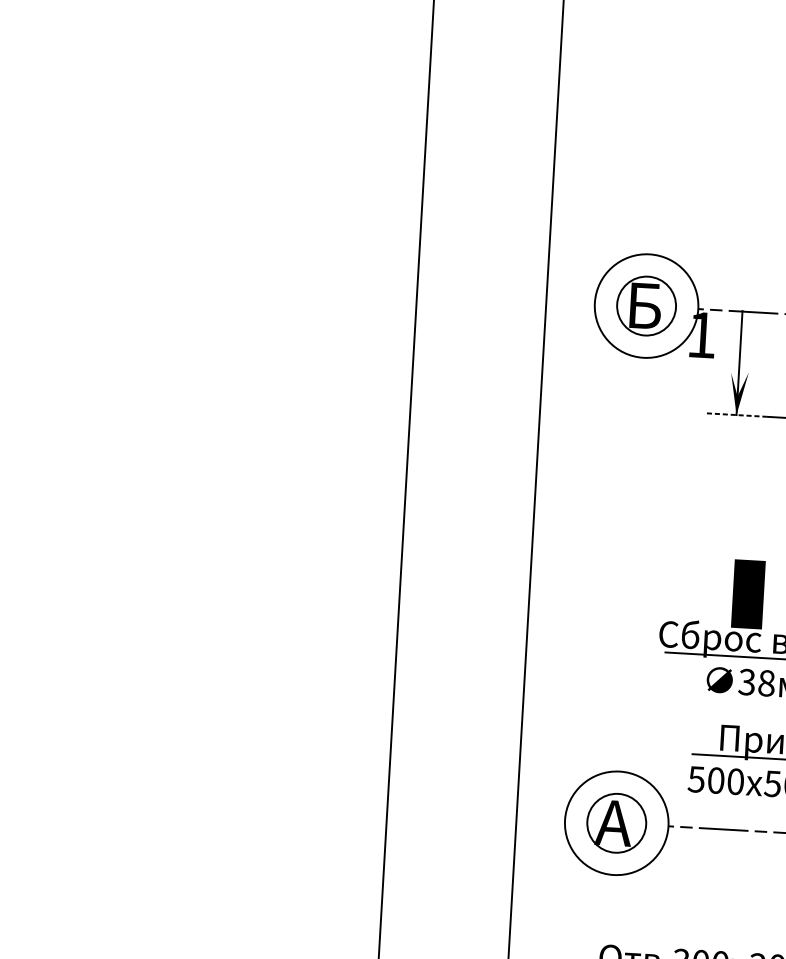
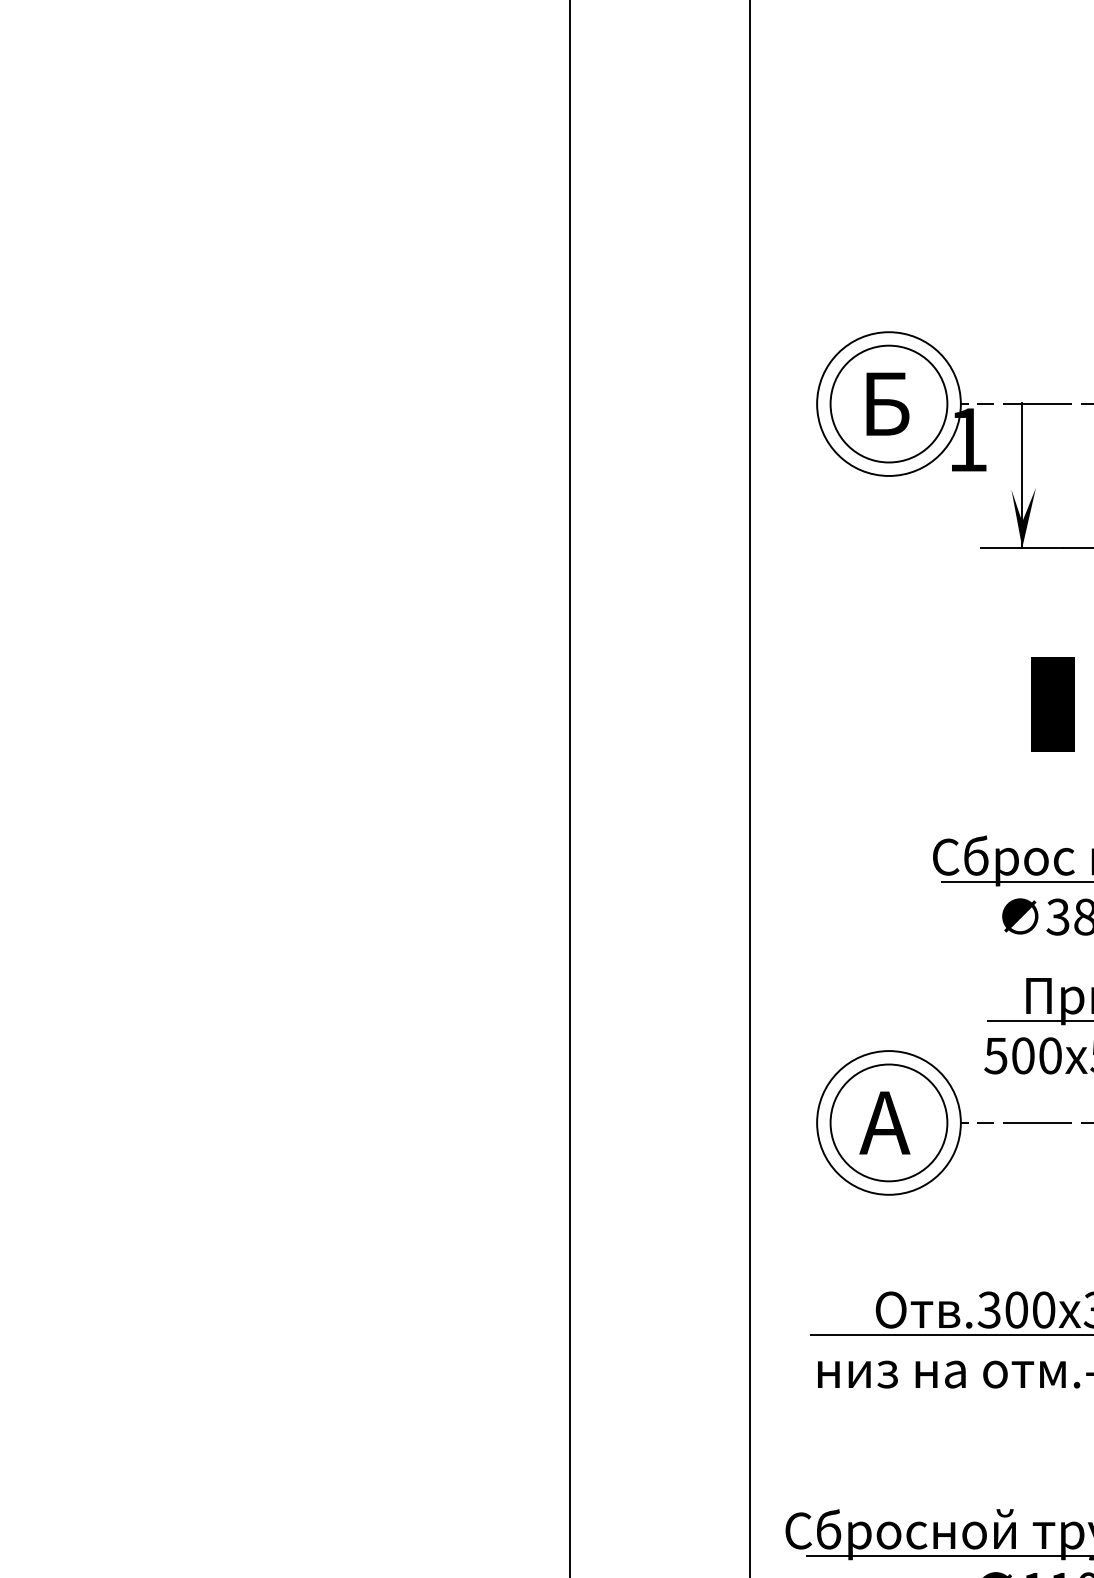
circle: (646, 305) -> (888, 403), size x1.43
line: (736, 414) -> (1022, 547), dashed -> solid
text: (747, 594) -> (1052, 704), moved
circle: (616, 822) -> (888, 1122), size x1.43

